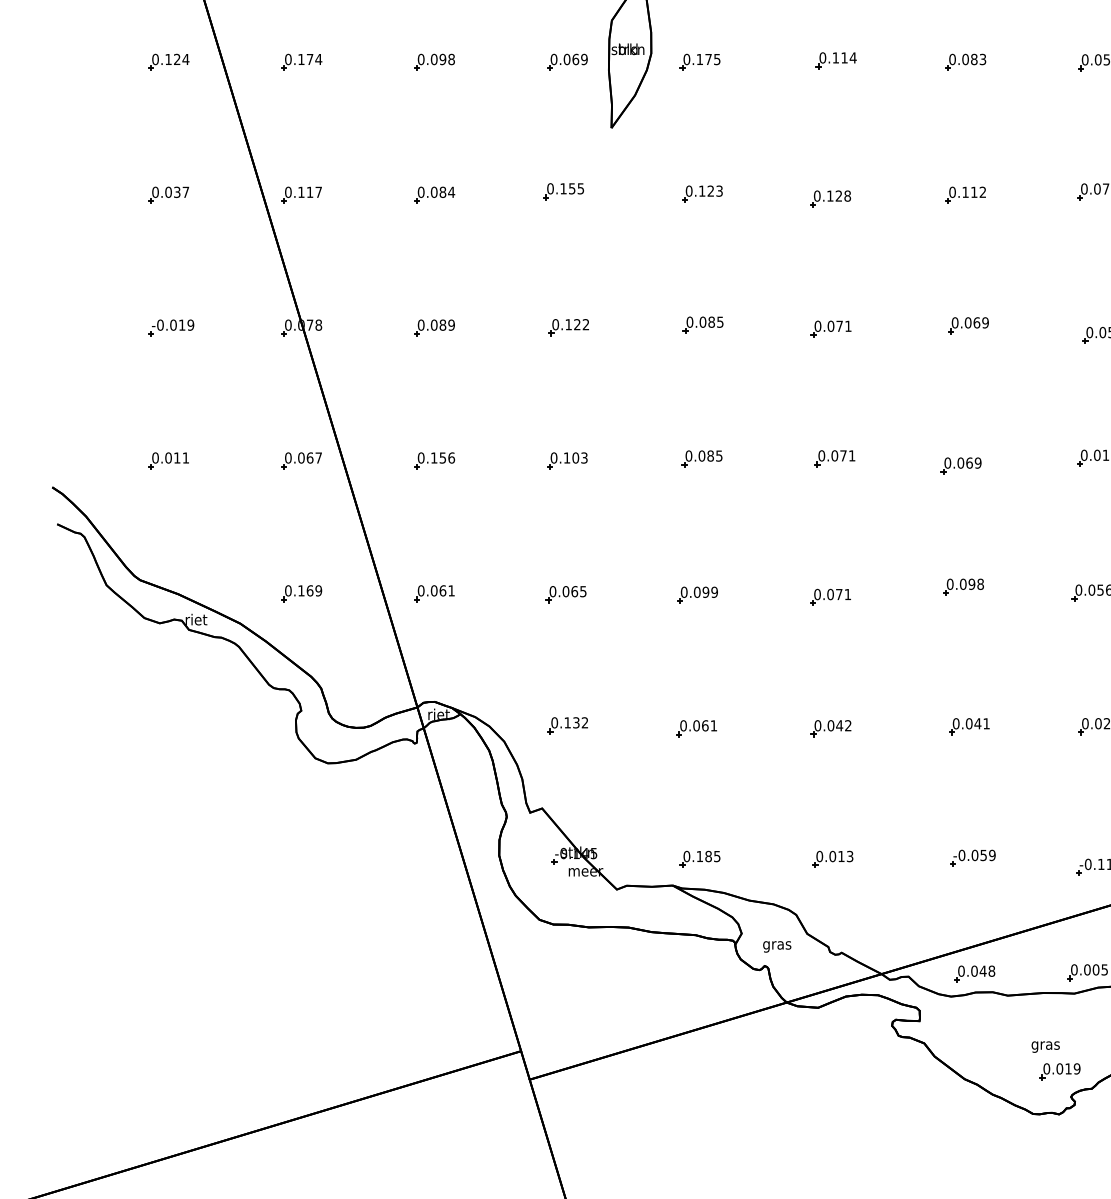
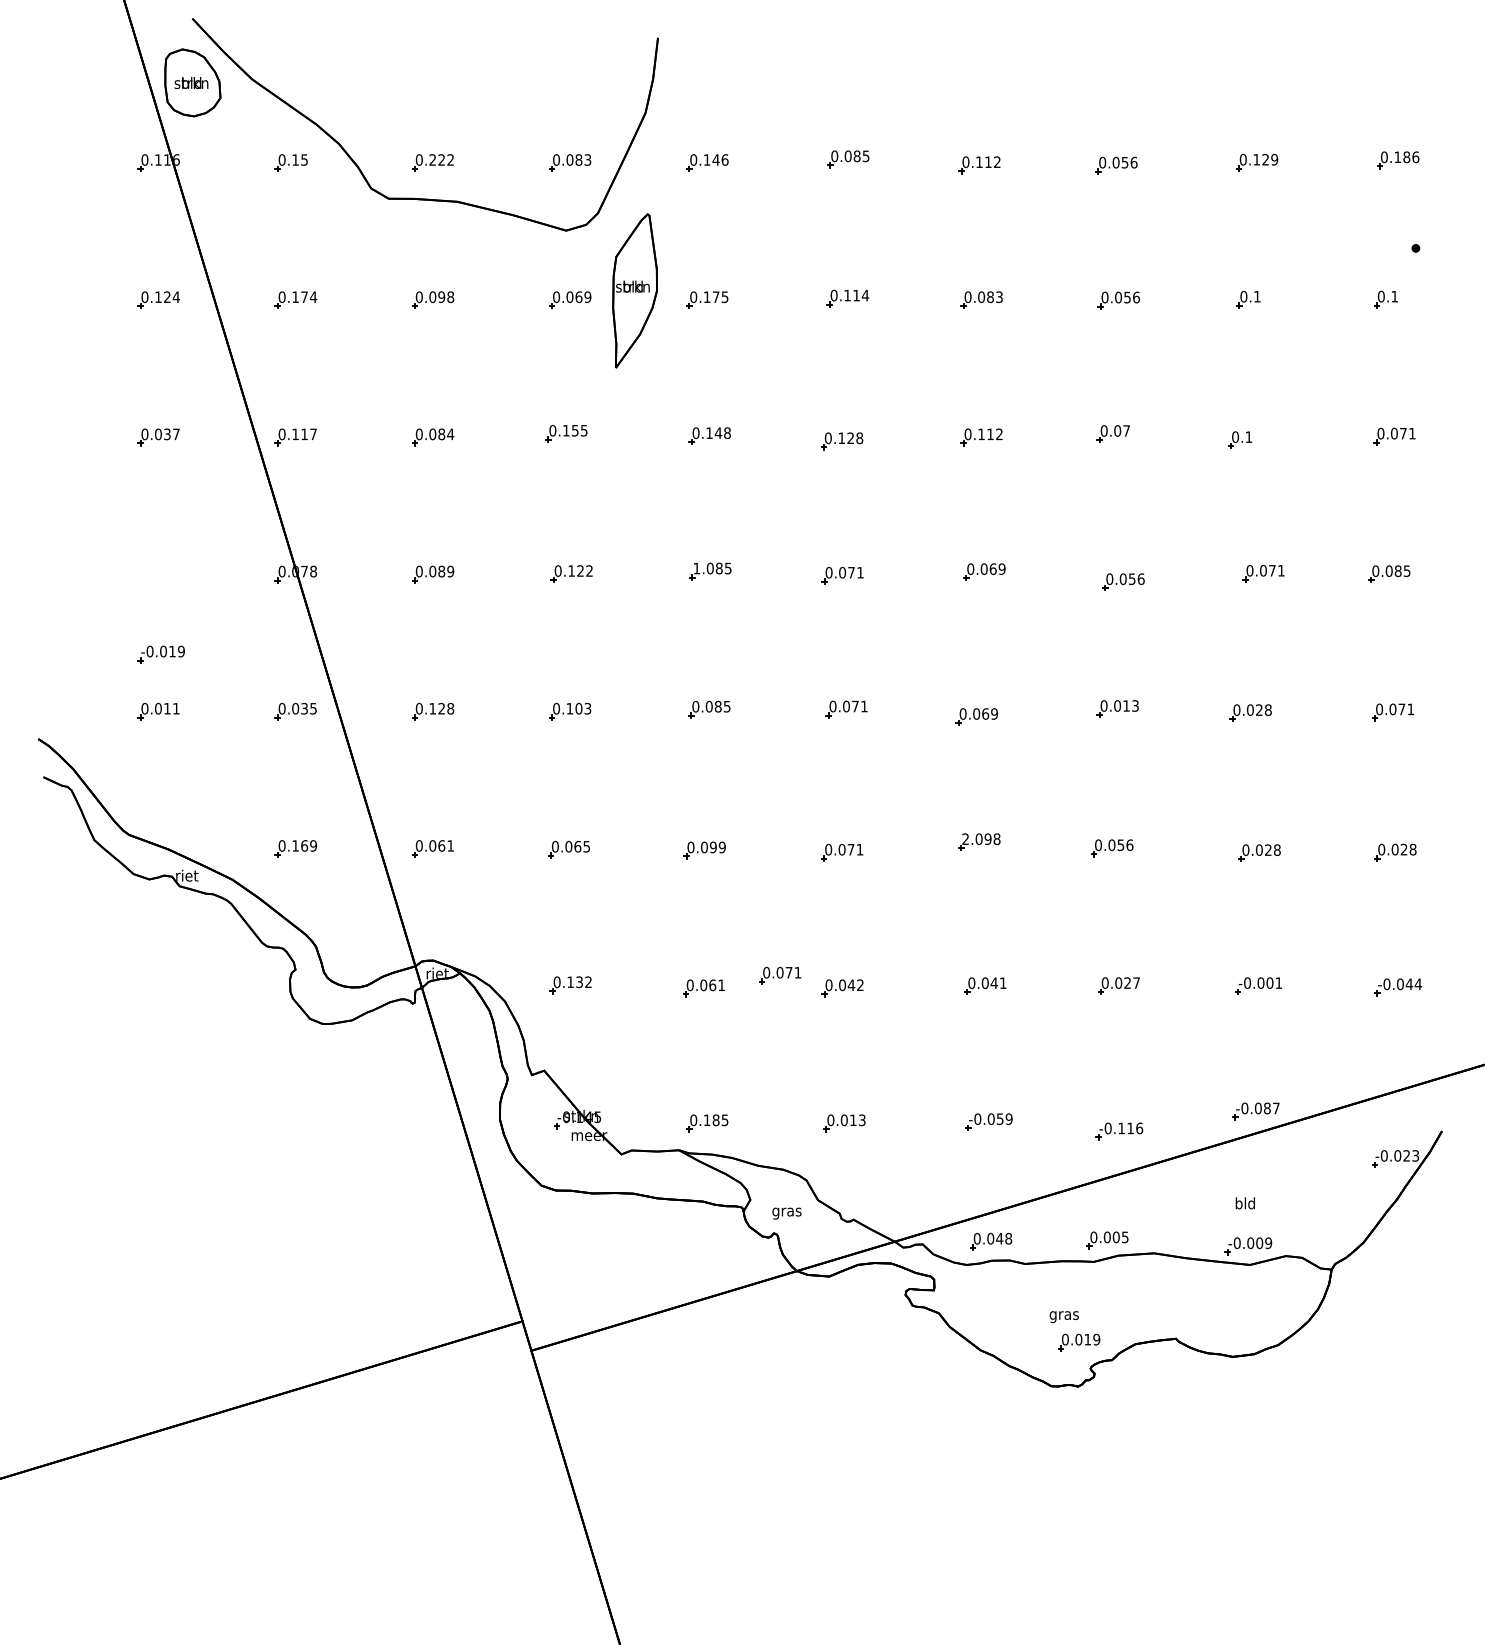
text: (714, 190) -> (722, 432), 0.123 -> 0.148
text: (689, 322) -> (696, 568), 0.085 -> 1.085
part: (170, 328) -> (160, 654), moved
text: (313, 457) -> (308, 708), 0.067 -> 0.035
text: (447, 457) -> (446, 708), 0.156 -> 0.128
text: (950, 584) -> (965, 839), 0.098 -> 2.098
part: (770, 716) -> (780, 975), added

